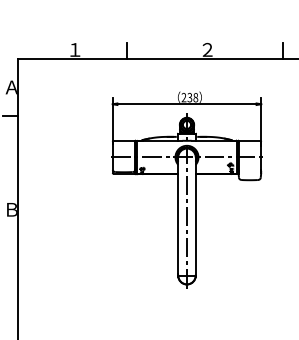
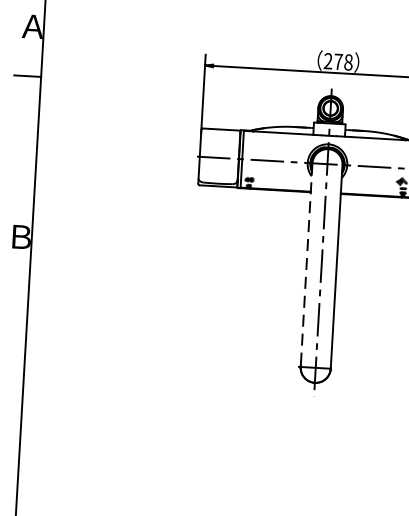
text: (189, 97) -> (337, 61), 238 -> 278
line: (178, 215) -> (307, 263), solid -> dashed

